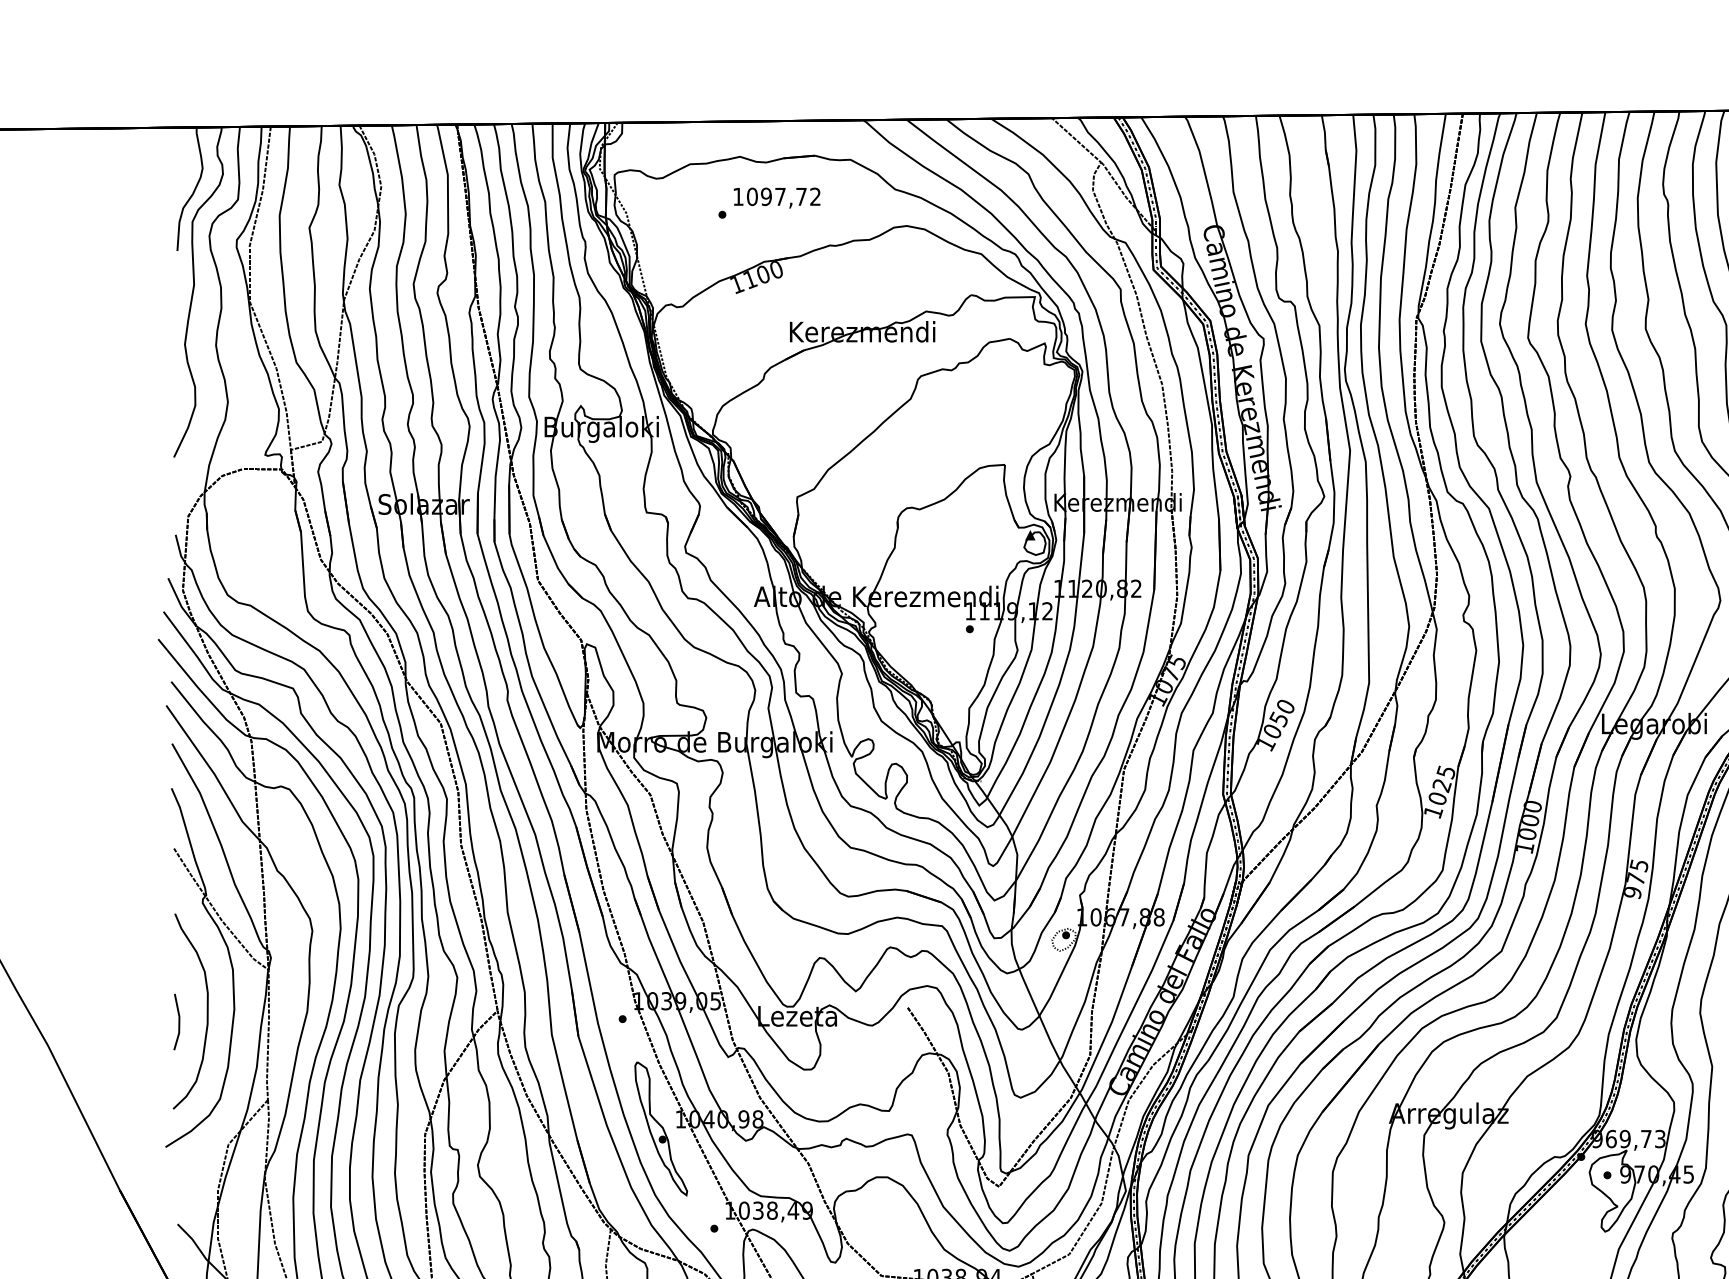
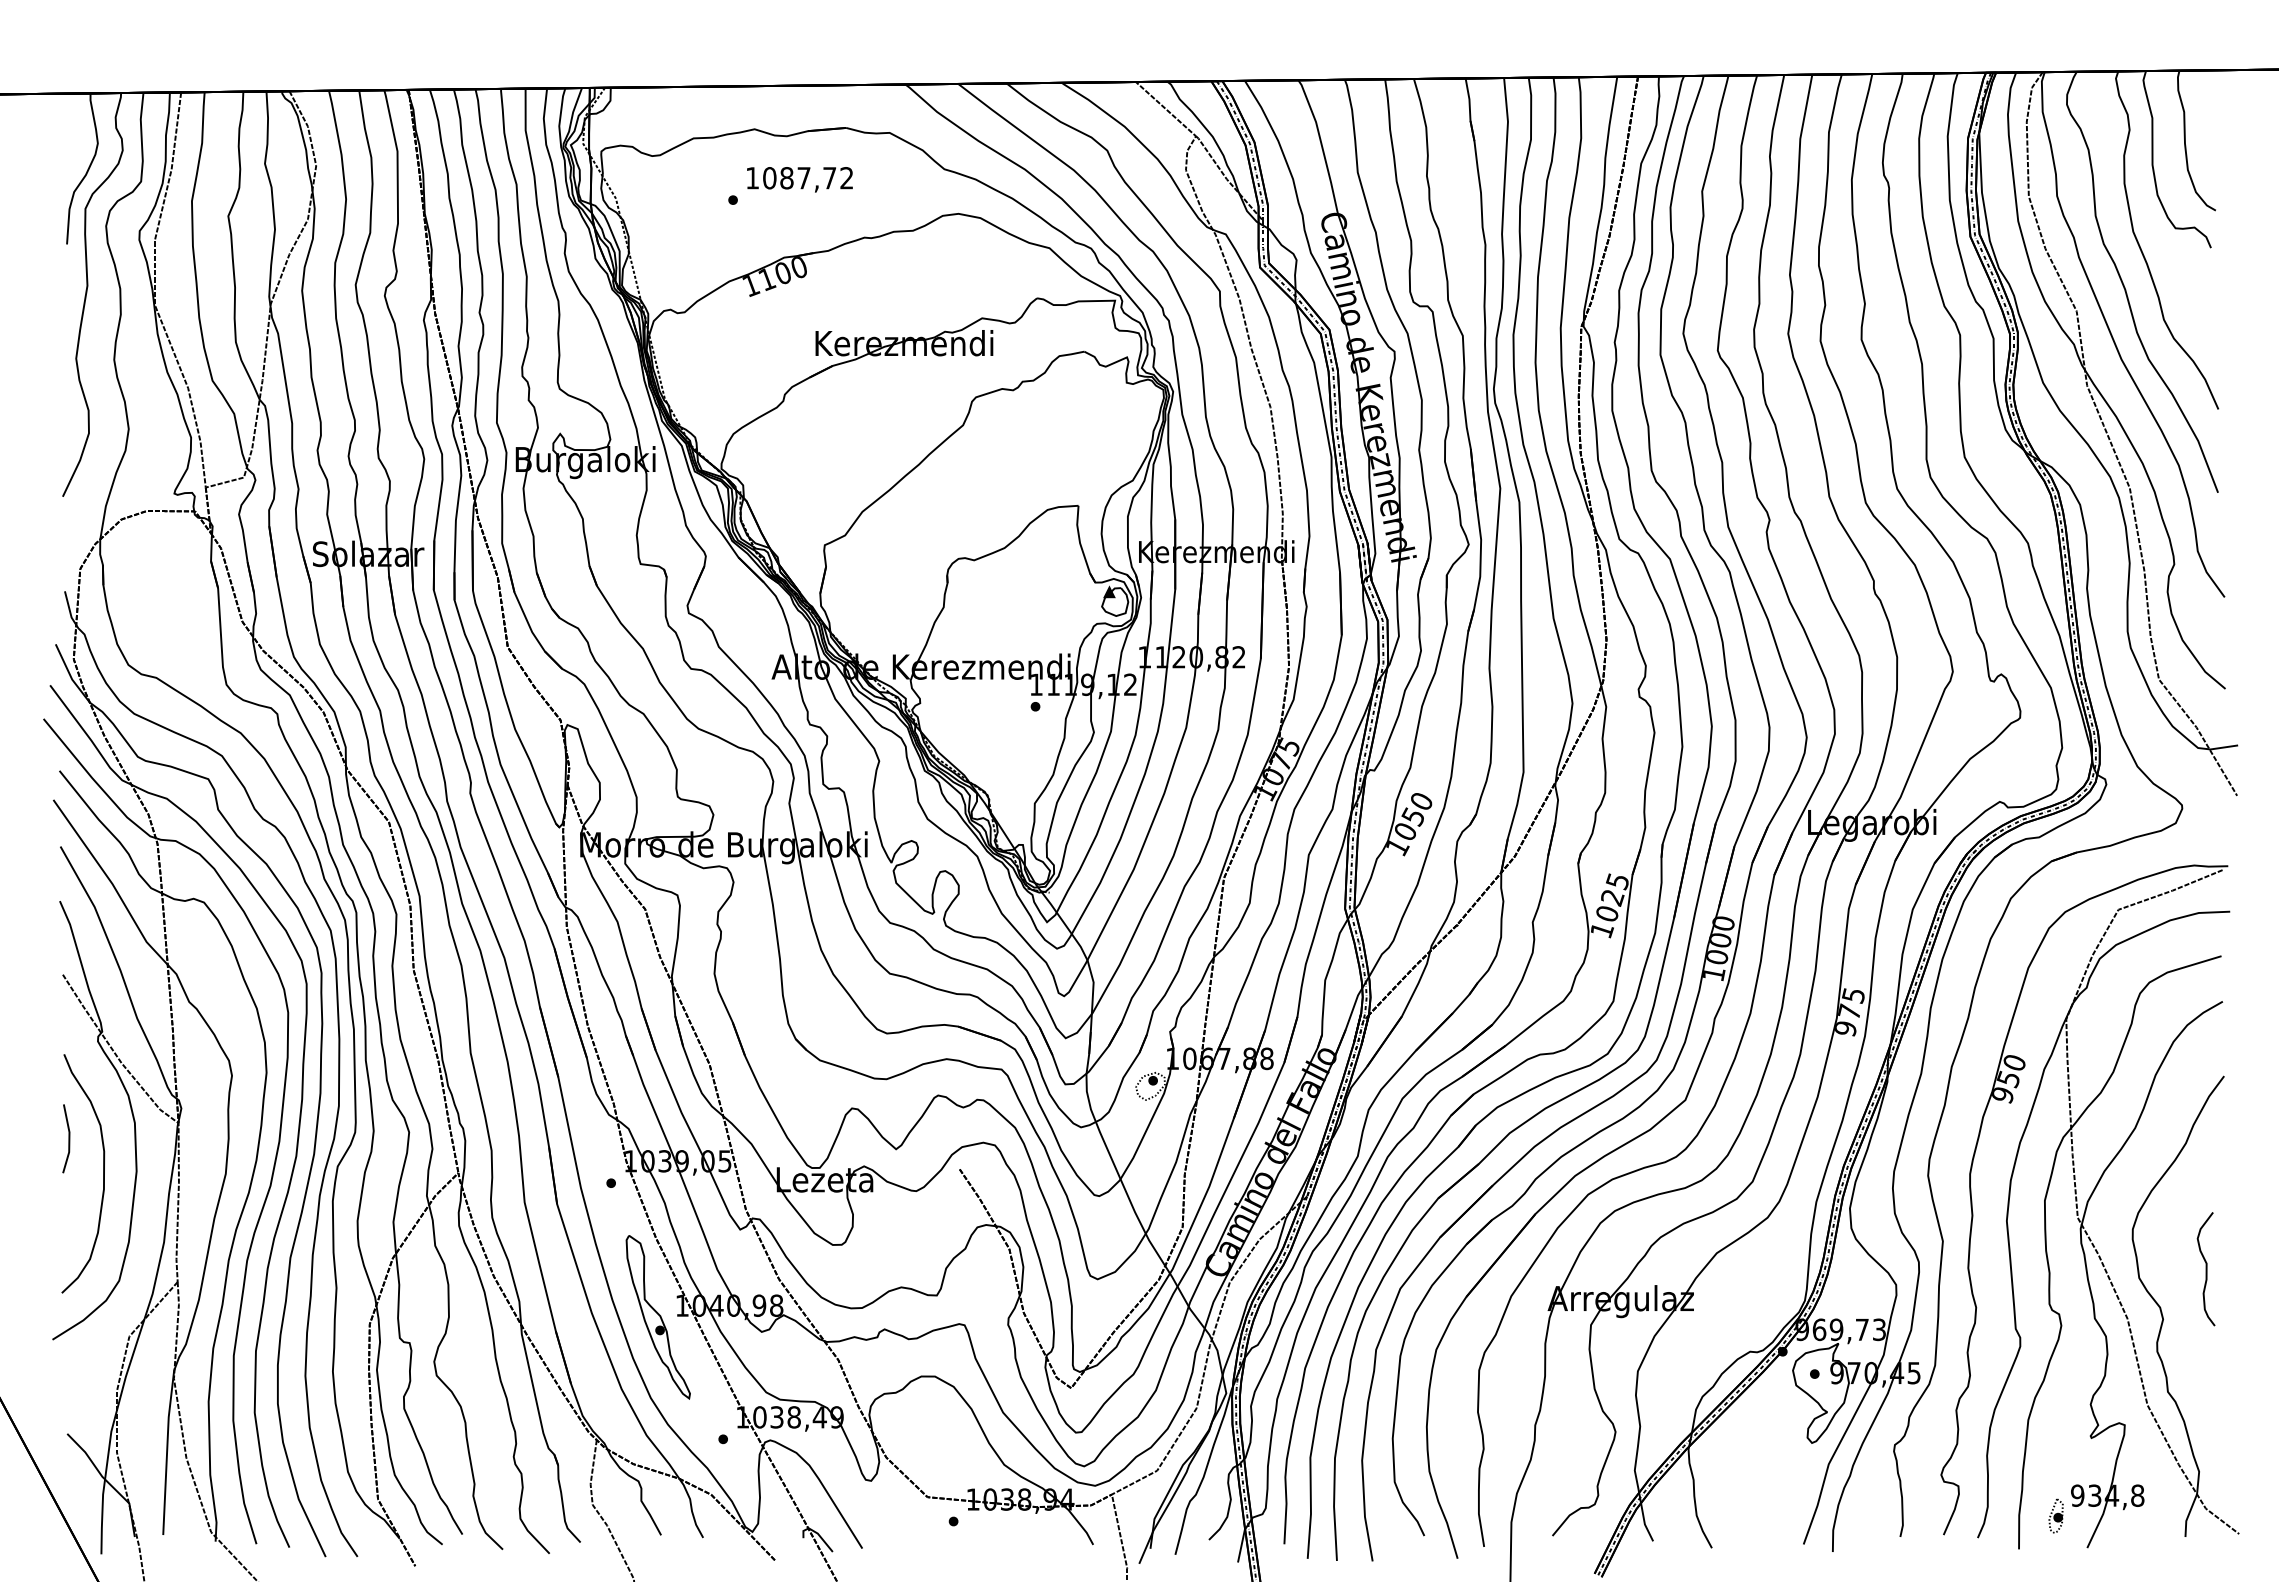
text: (766, 197) -> (786, 178), 1097,72 -> 1087,72
line: (178, 1021) -> (68, 1138), moved

